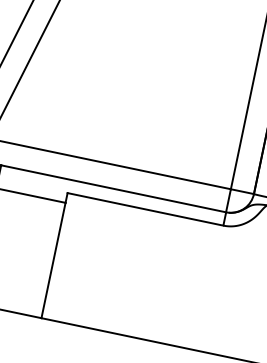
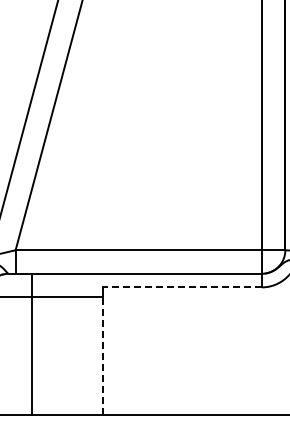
line: (145, 209) -> (182, 287), solid -> dashed
line: (53, 260) -> (102, 356), solid -> dashed

